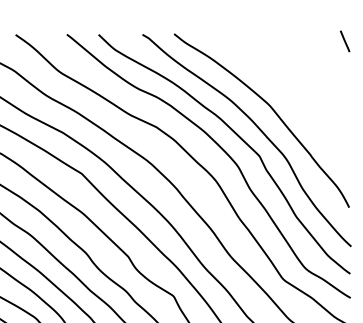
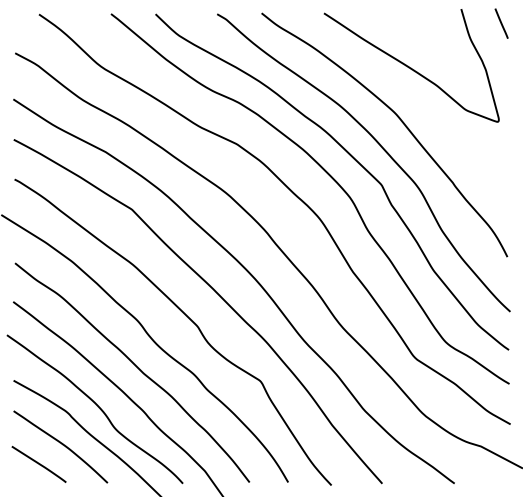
curve: (280, 72) -> (411, 67), added

